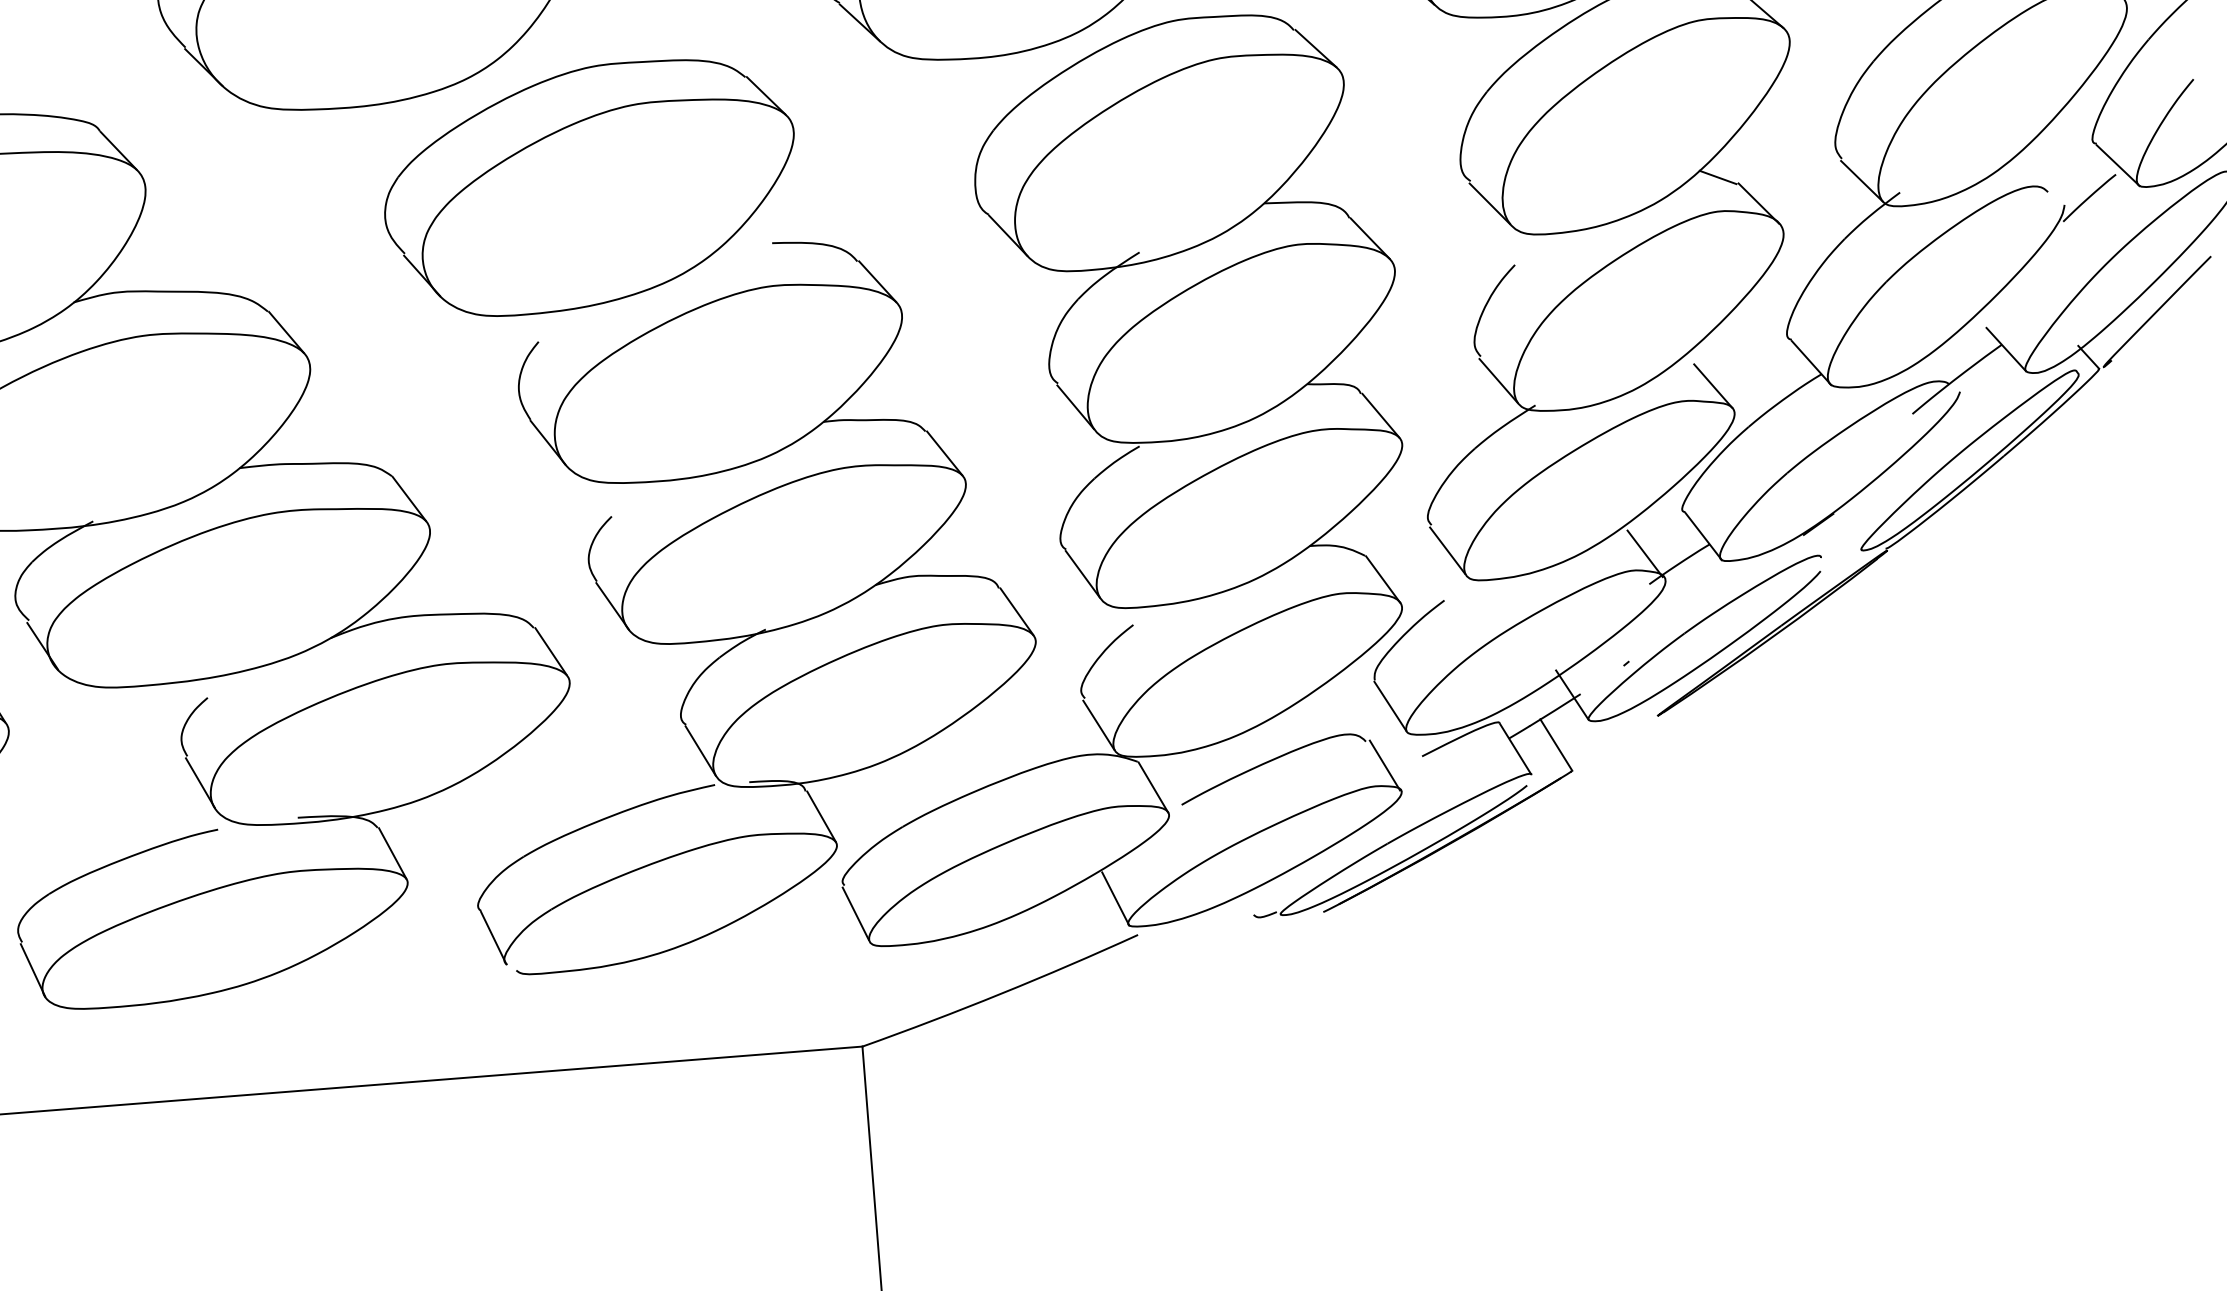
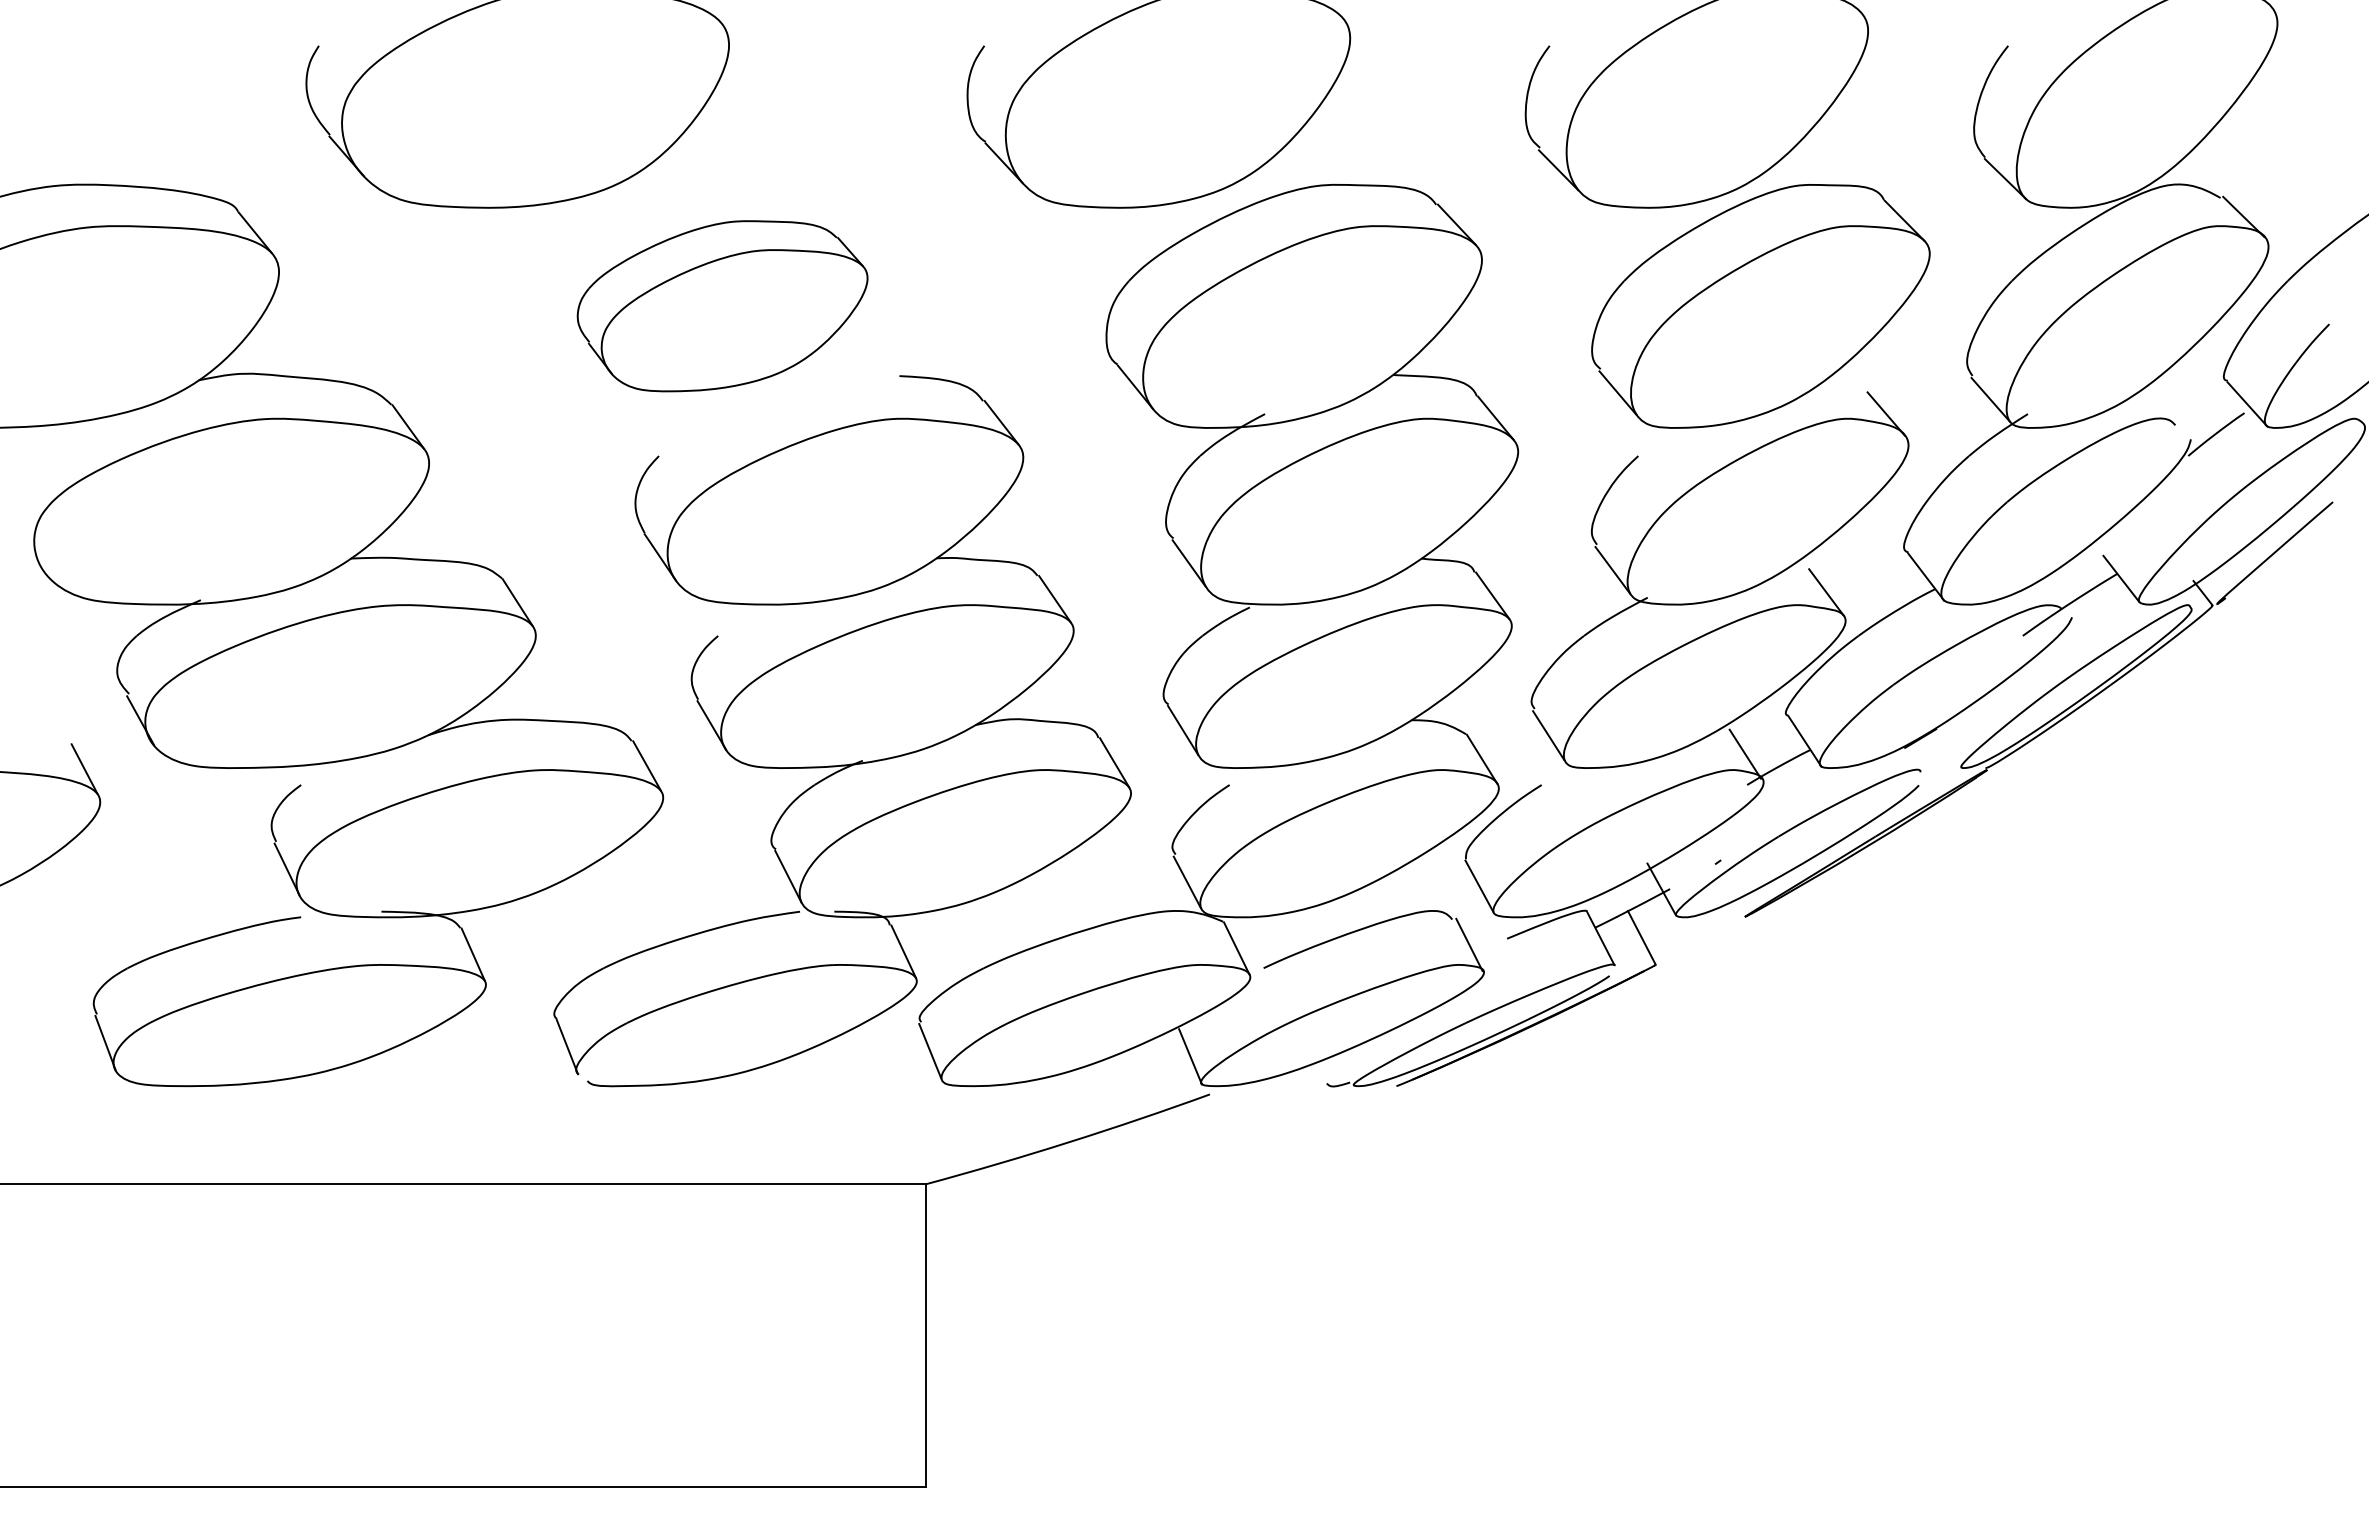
line: (1717, 177) -> (1847, 384), removed
part: (590, 186) -> (722, 305), size x0.7

